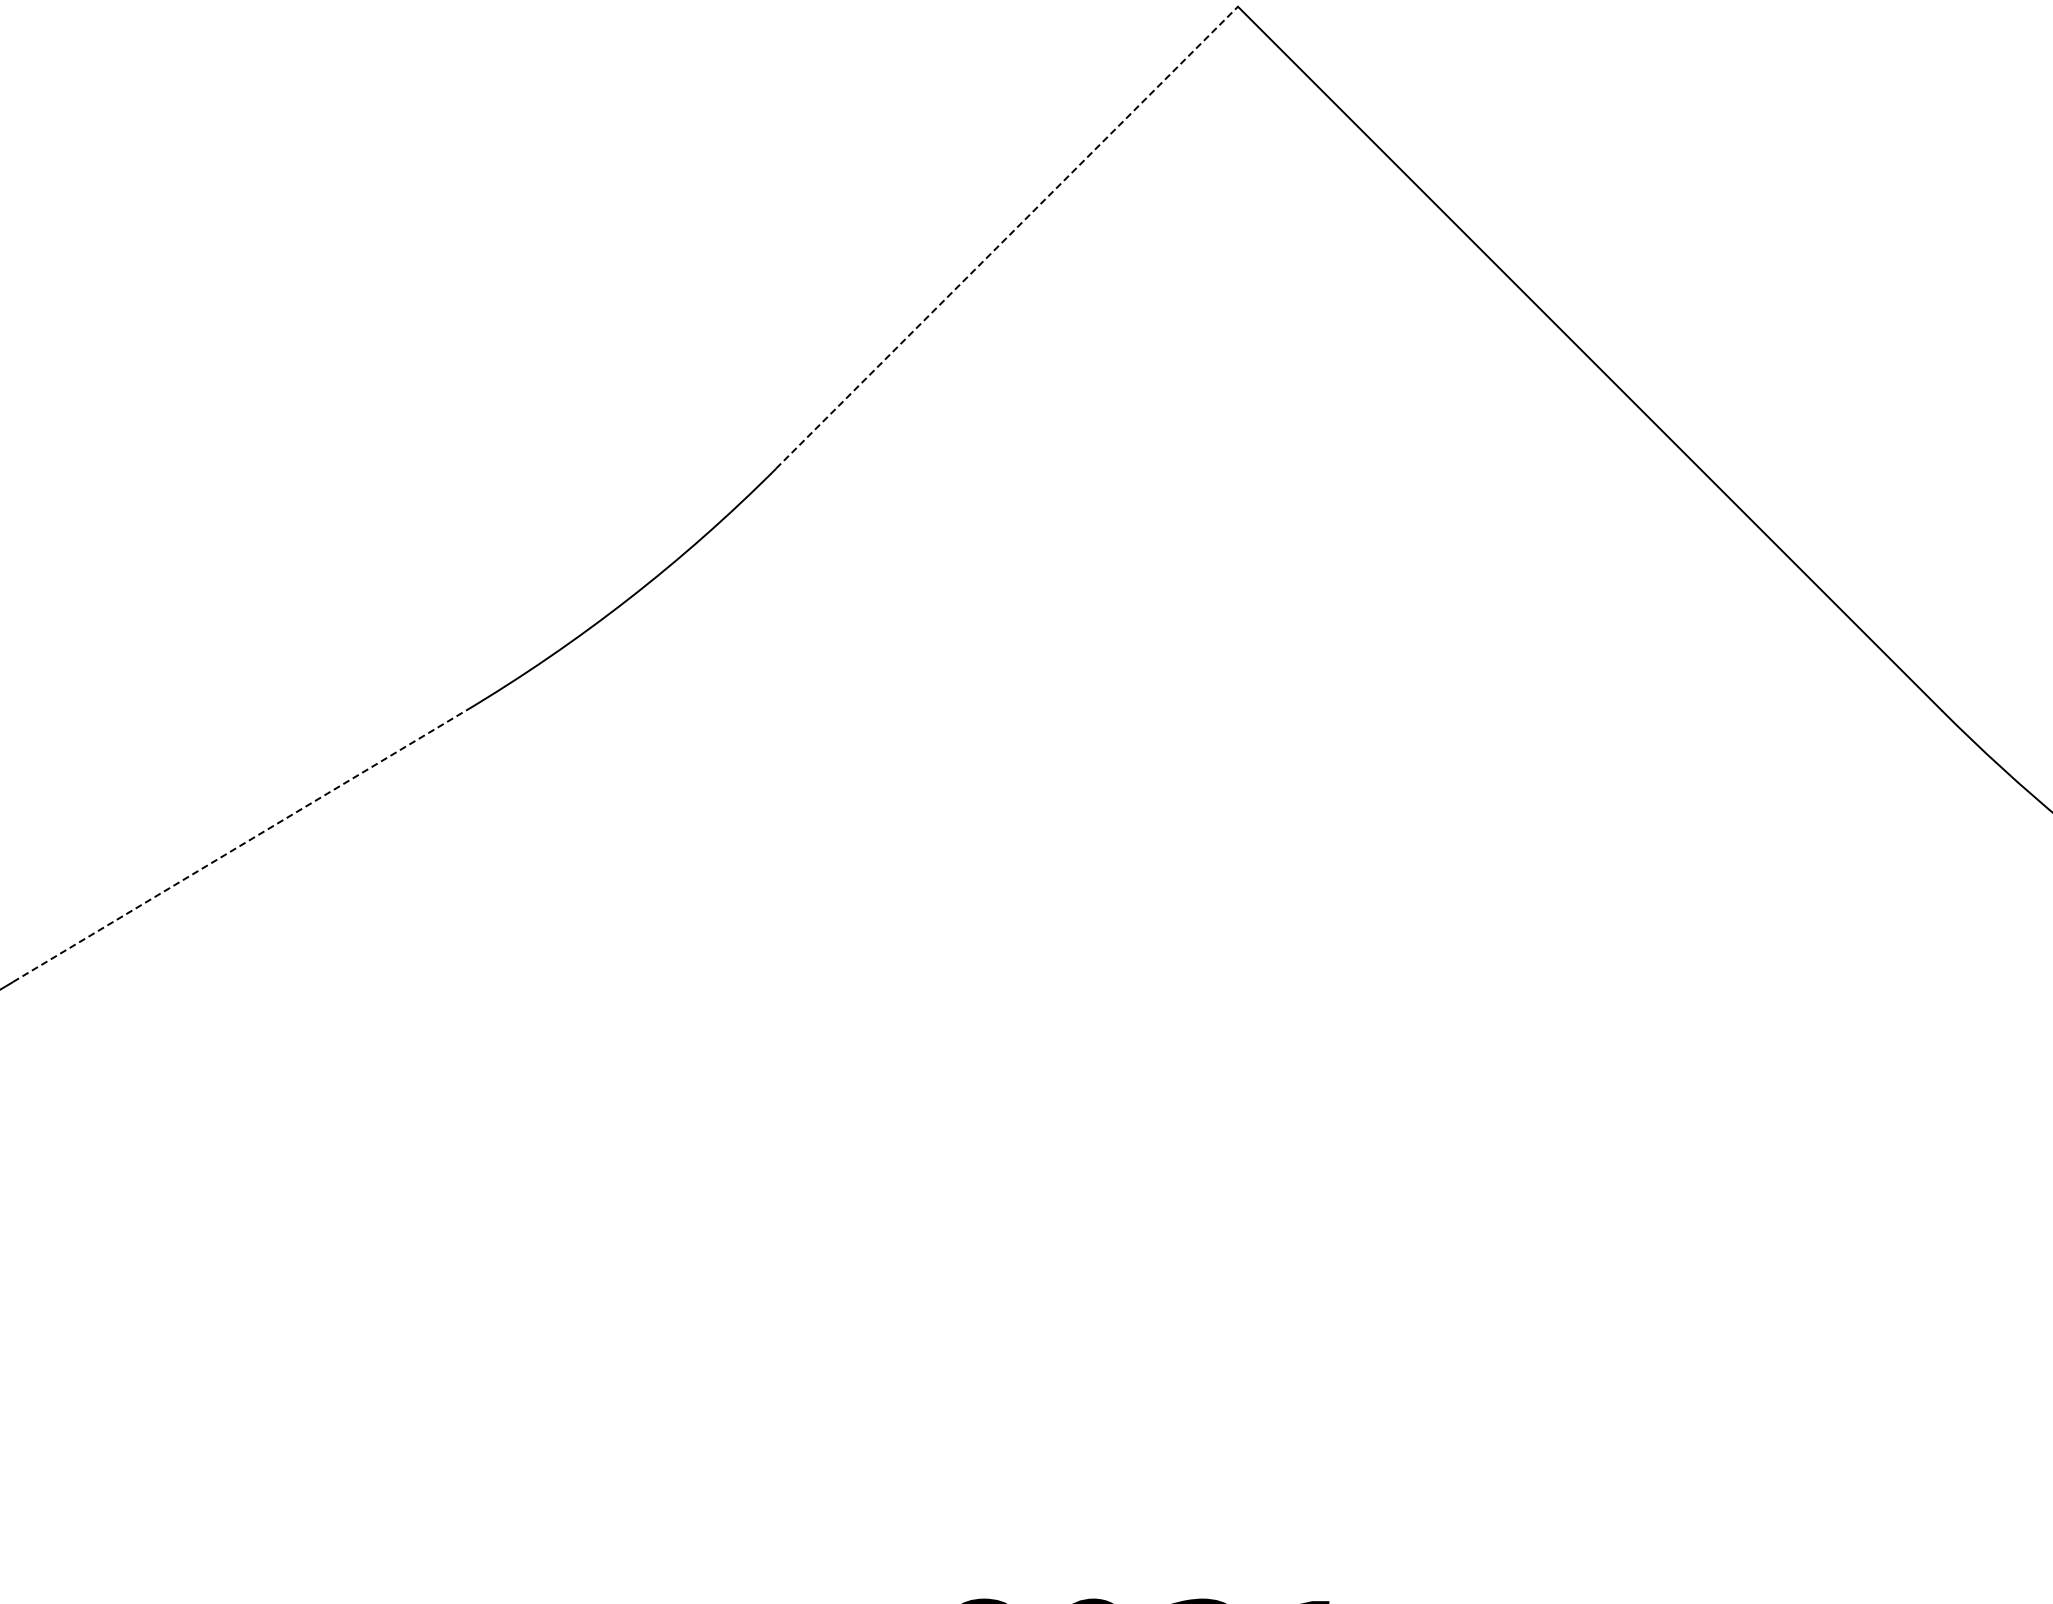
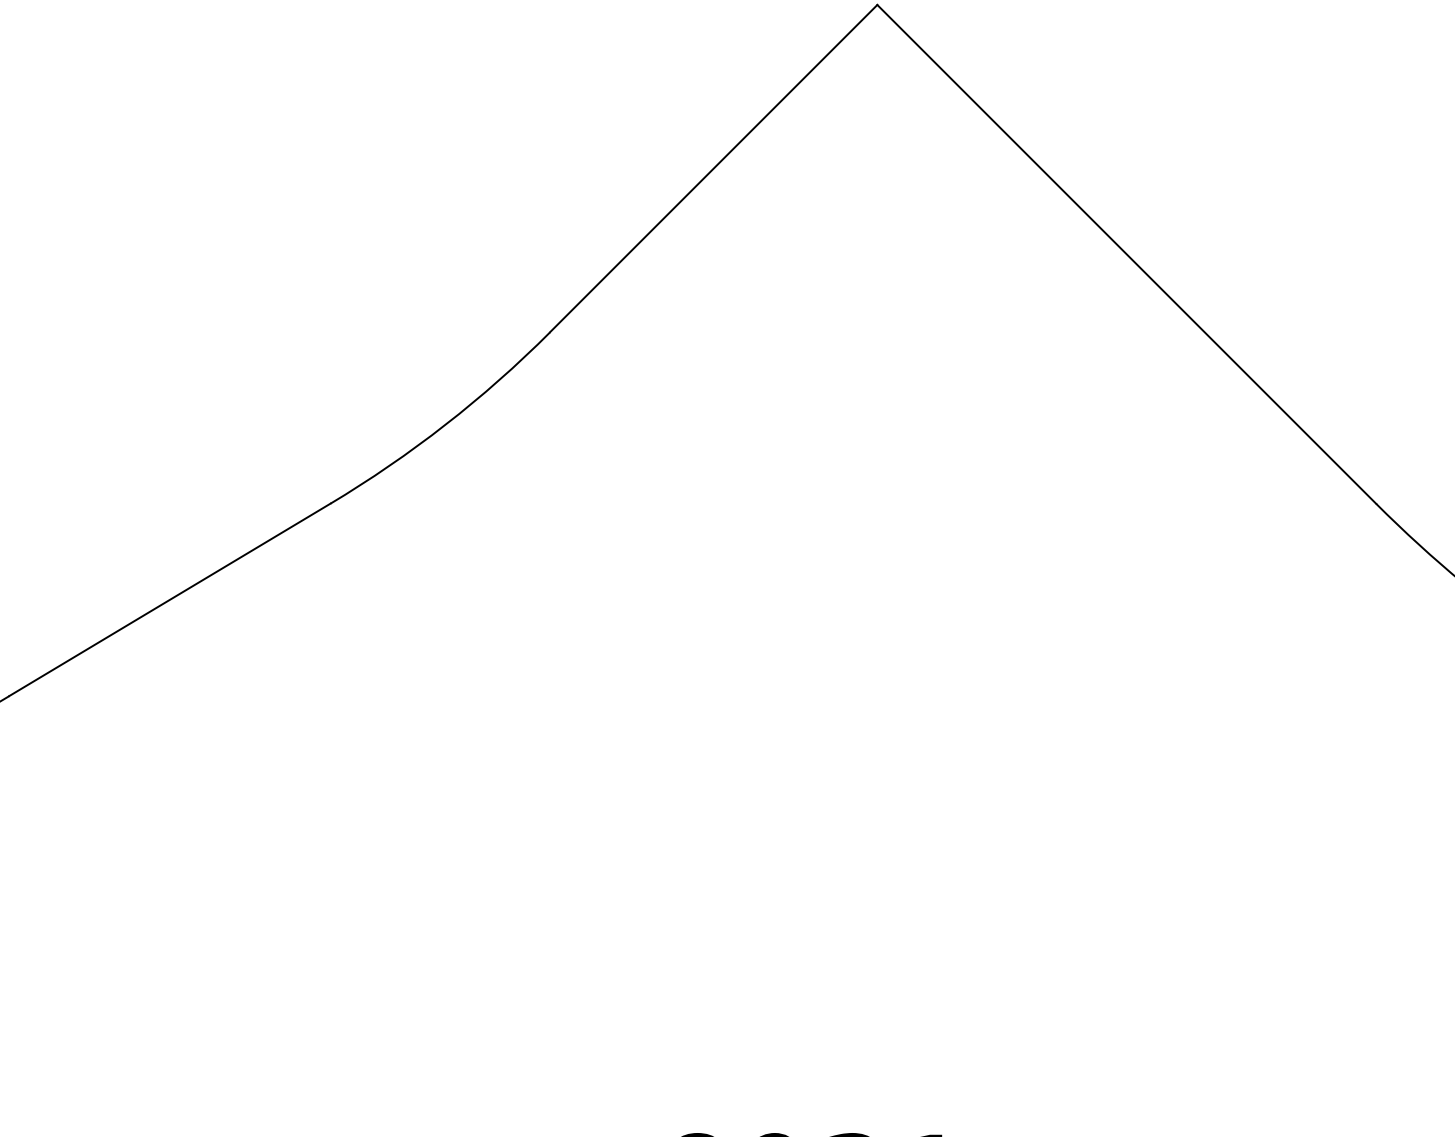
line: (1007, 237) -> (714, 168), dashed -> solid
line: (240, 846) -> (170, 600), dashed -> solid

